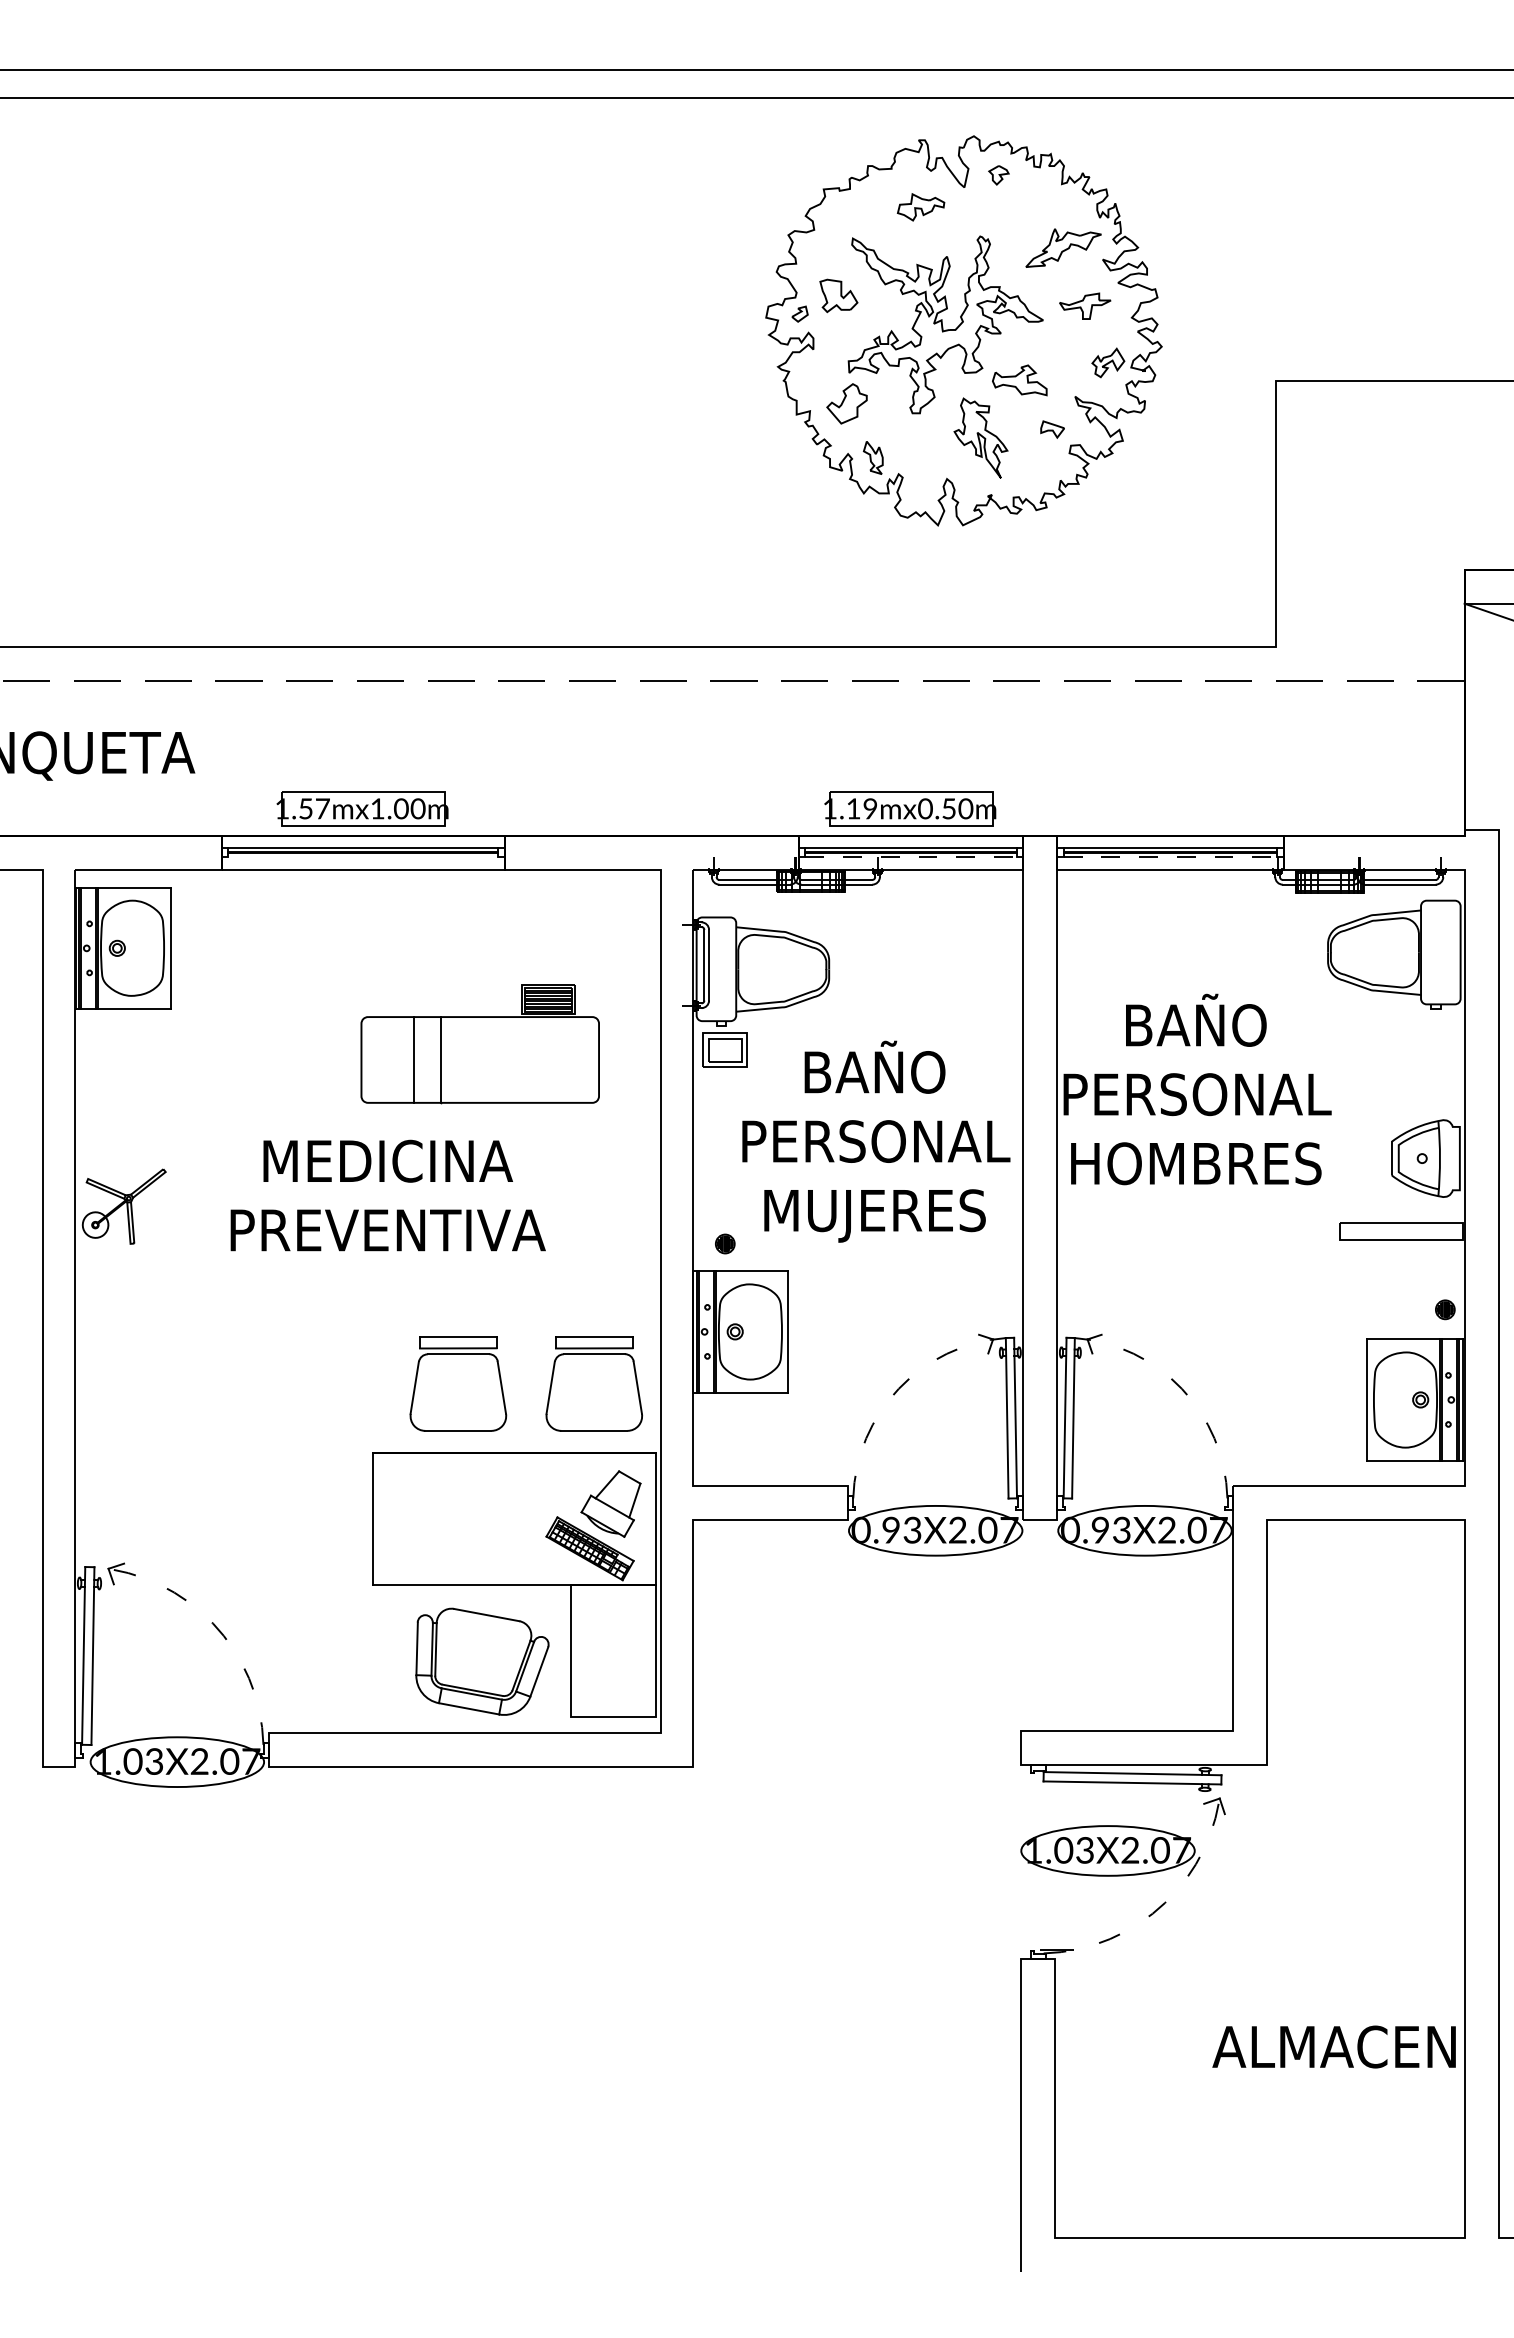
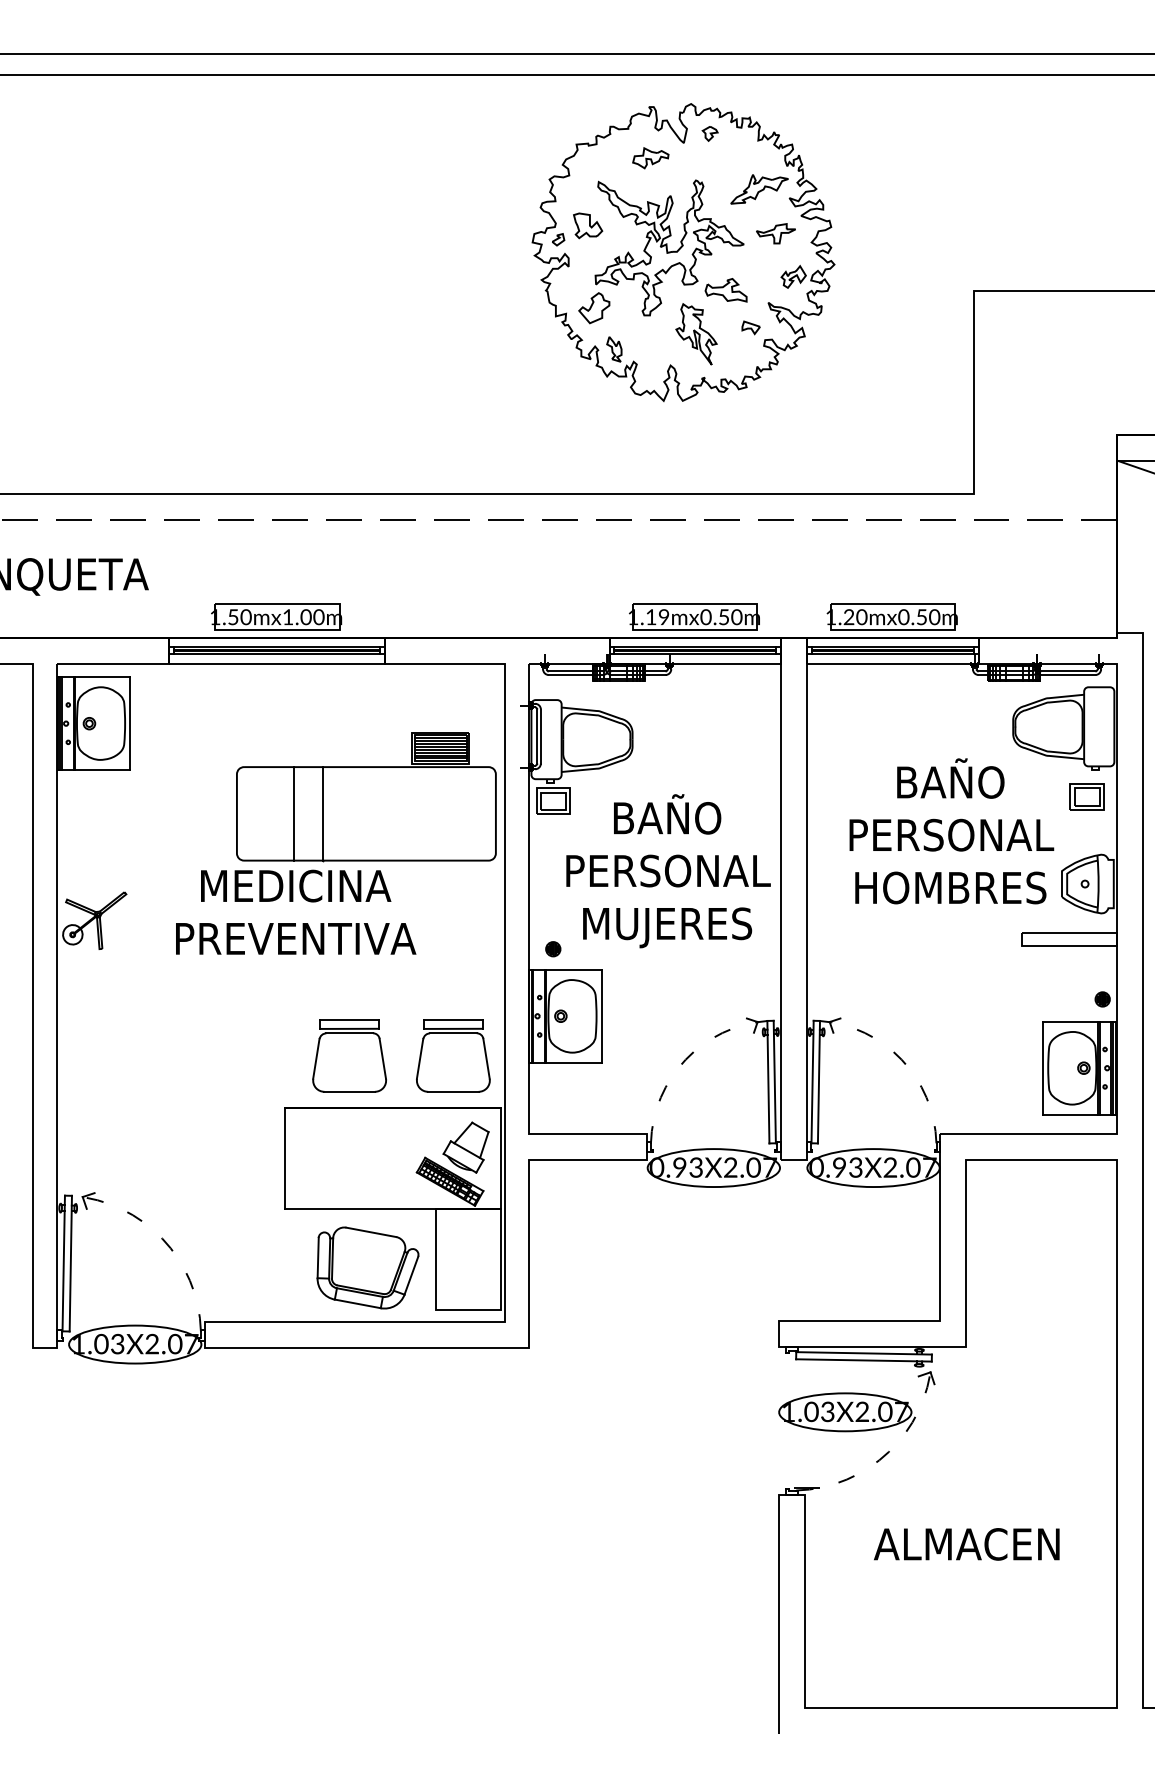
part: (963, 330) -> (683, 252), moved
text: (322, 808) -> (245, 616), 1.57mx1.00m -> 1.50mx1.00m
part: (1169, 808) -> (892, 616), added
line: (363, 857) -> (277, 654), added
line: (911, 857) -> (695, 654), dashed -> solid
line: (1170, 857) -> (893, 654), dashed -> solid
part: (479, 1044) -> (365, 797), size x1.43
part: (1424, 1044) -> (1086, 797), added
text: (1197, 1089) -> (951, 831), moved
text: (1333, 2046) -> (966, 1543), moved

